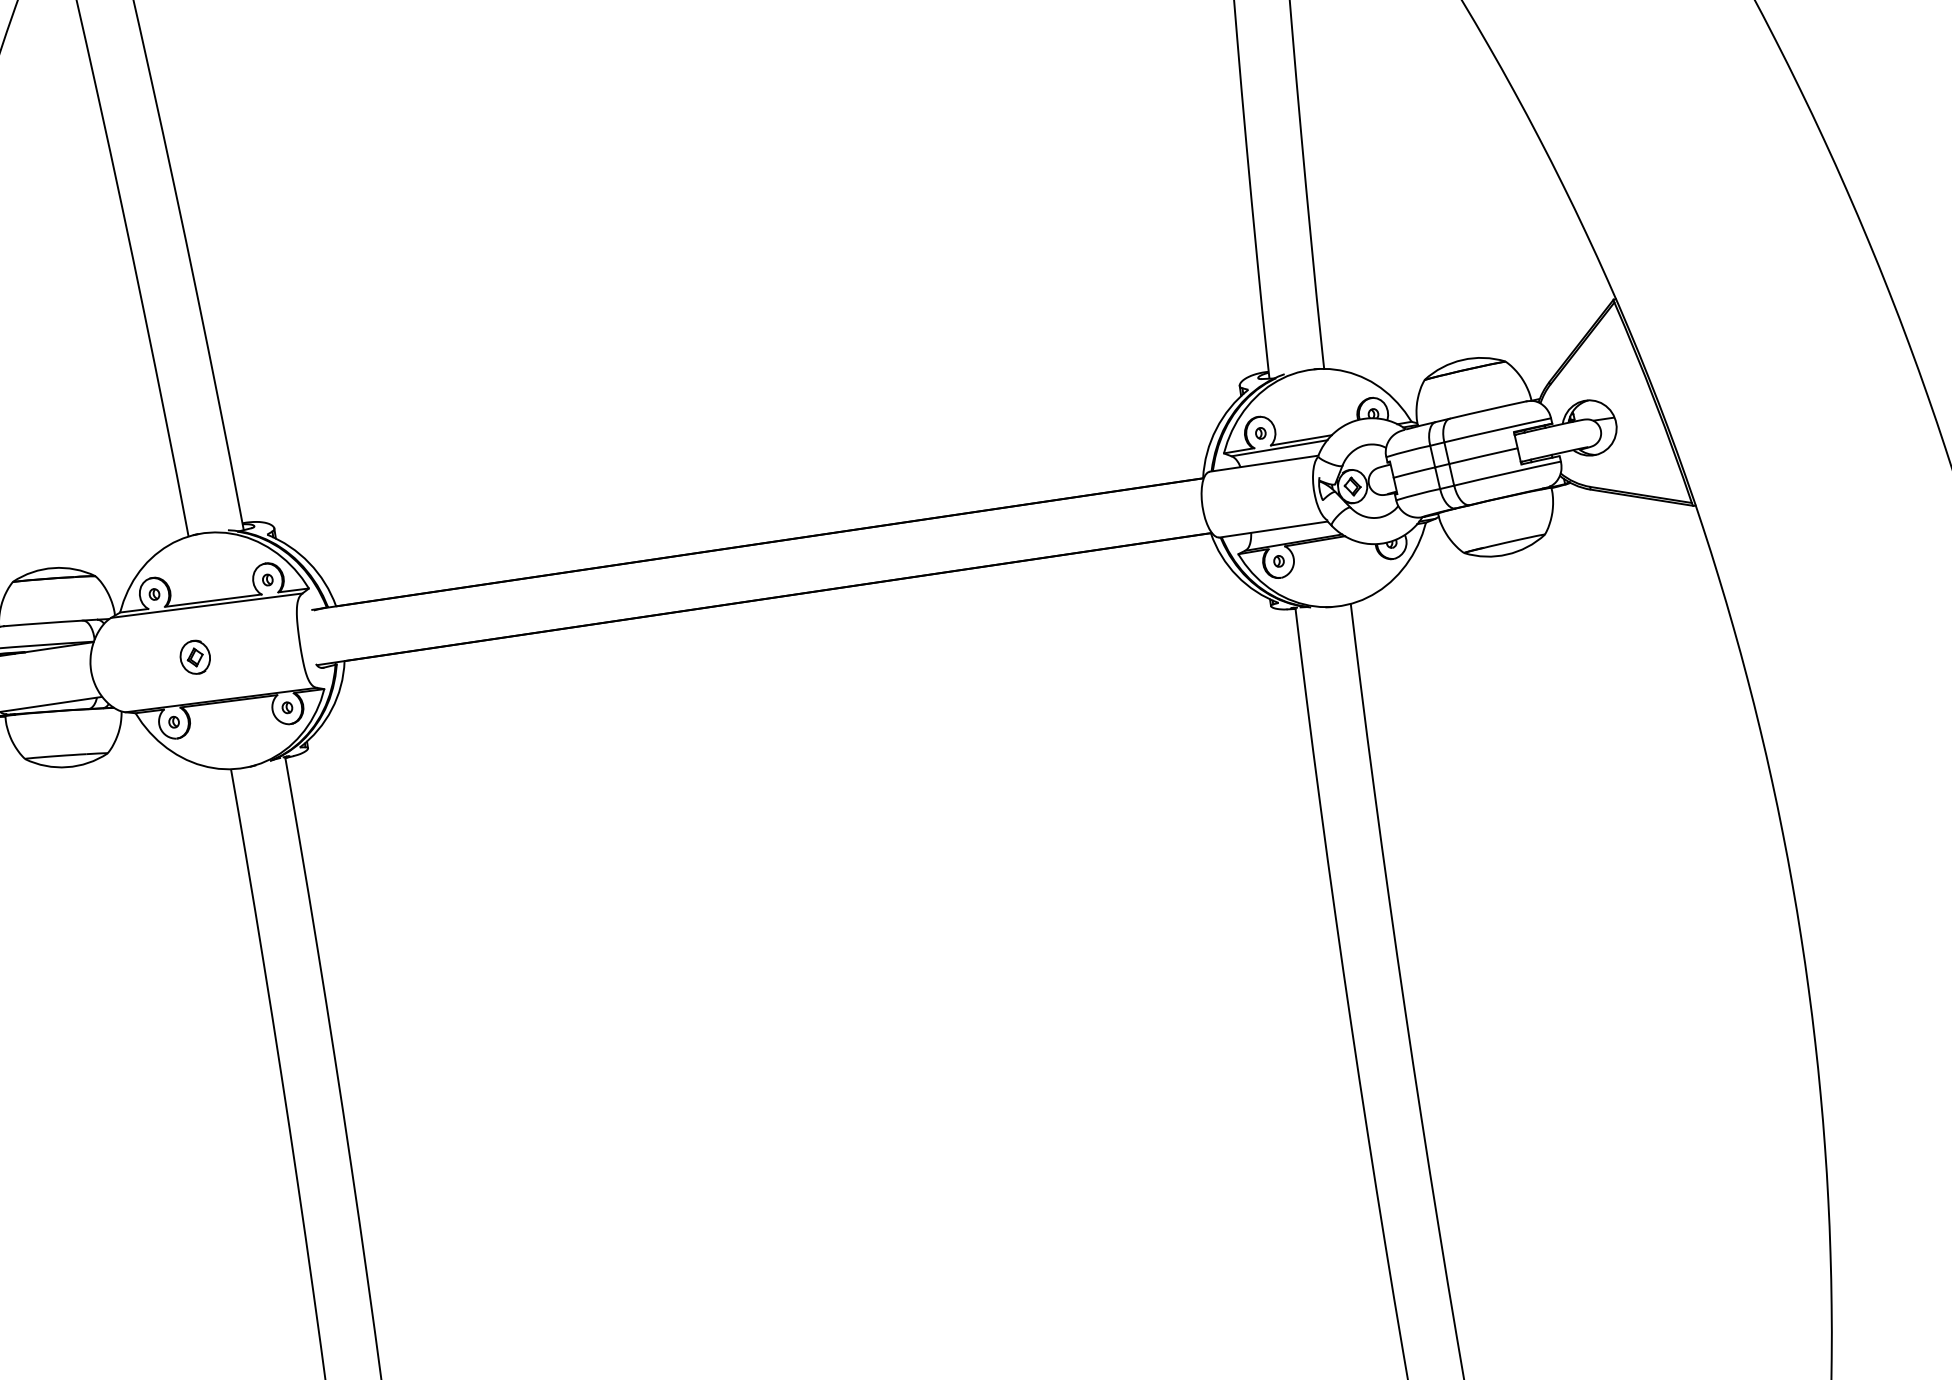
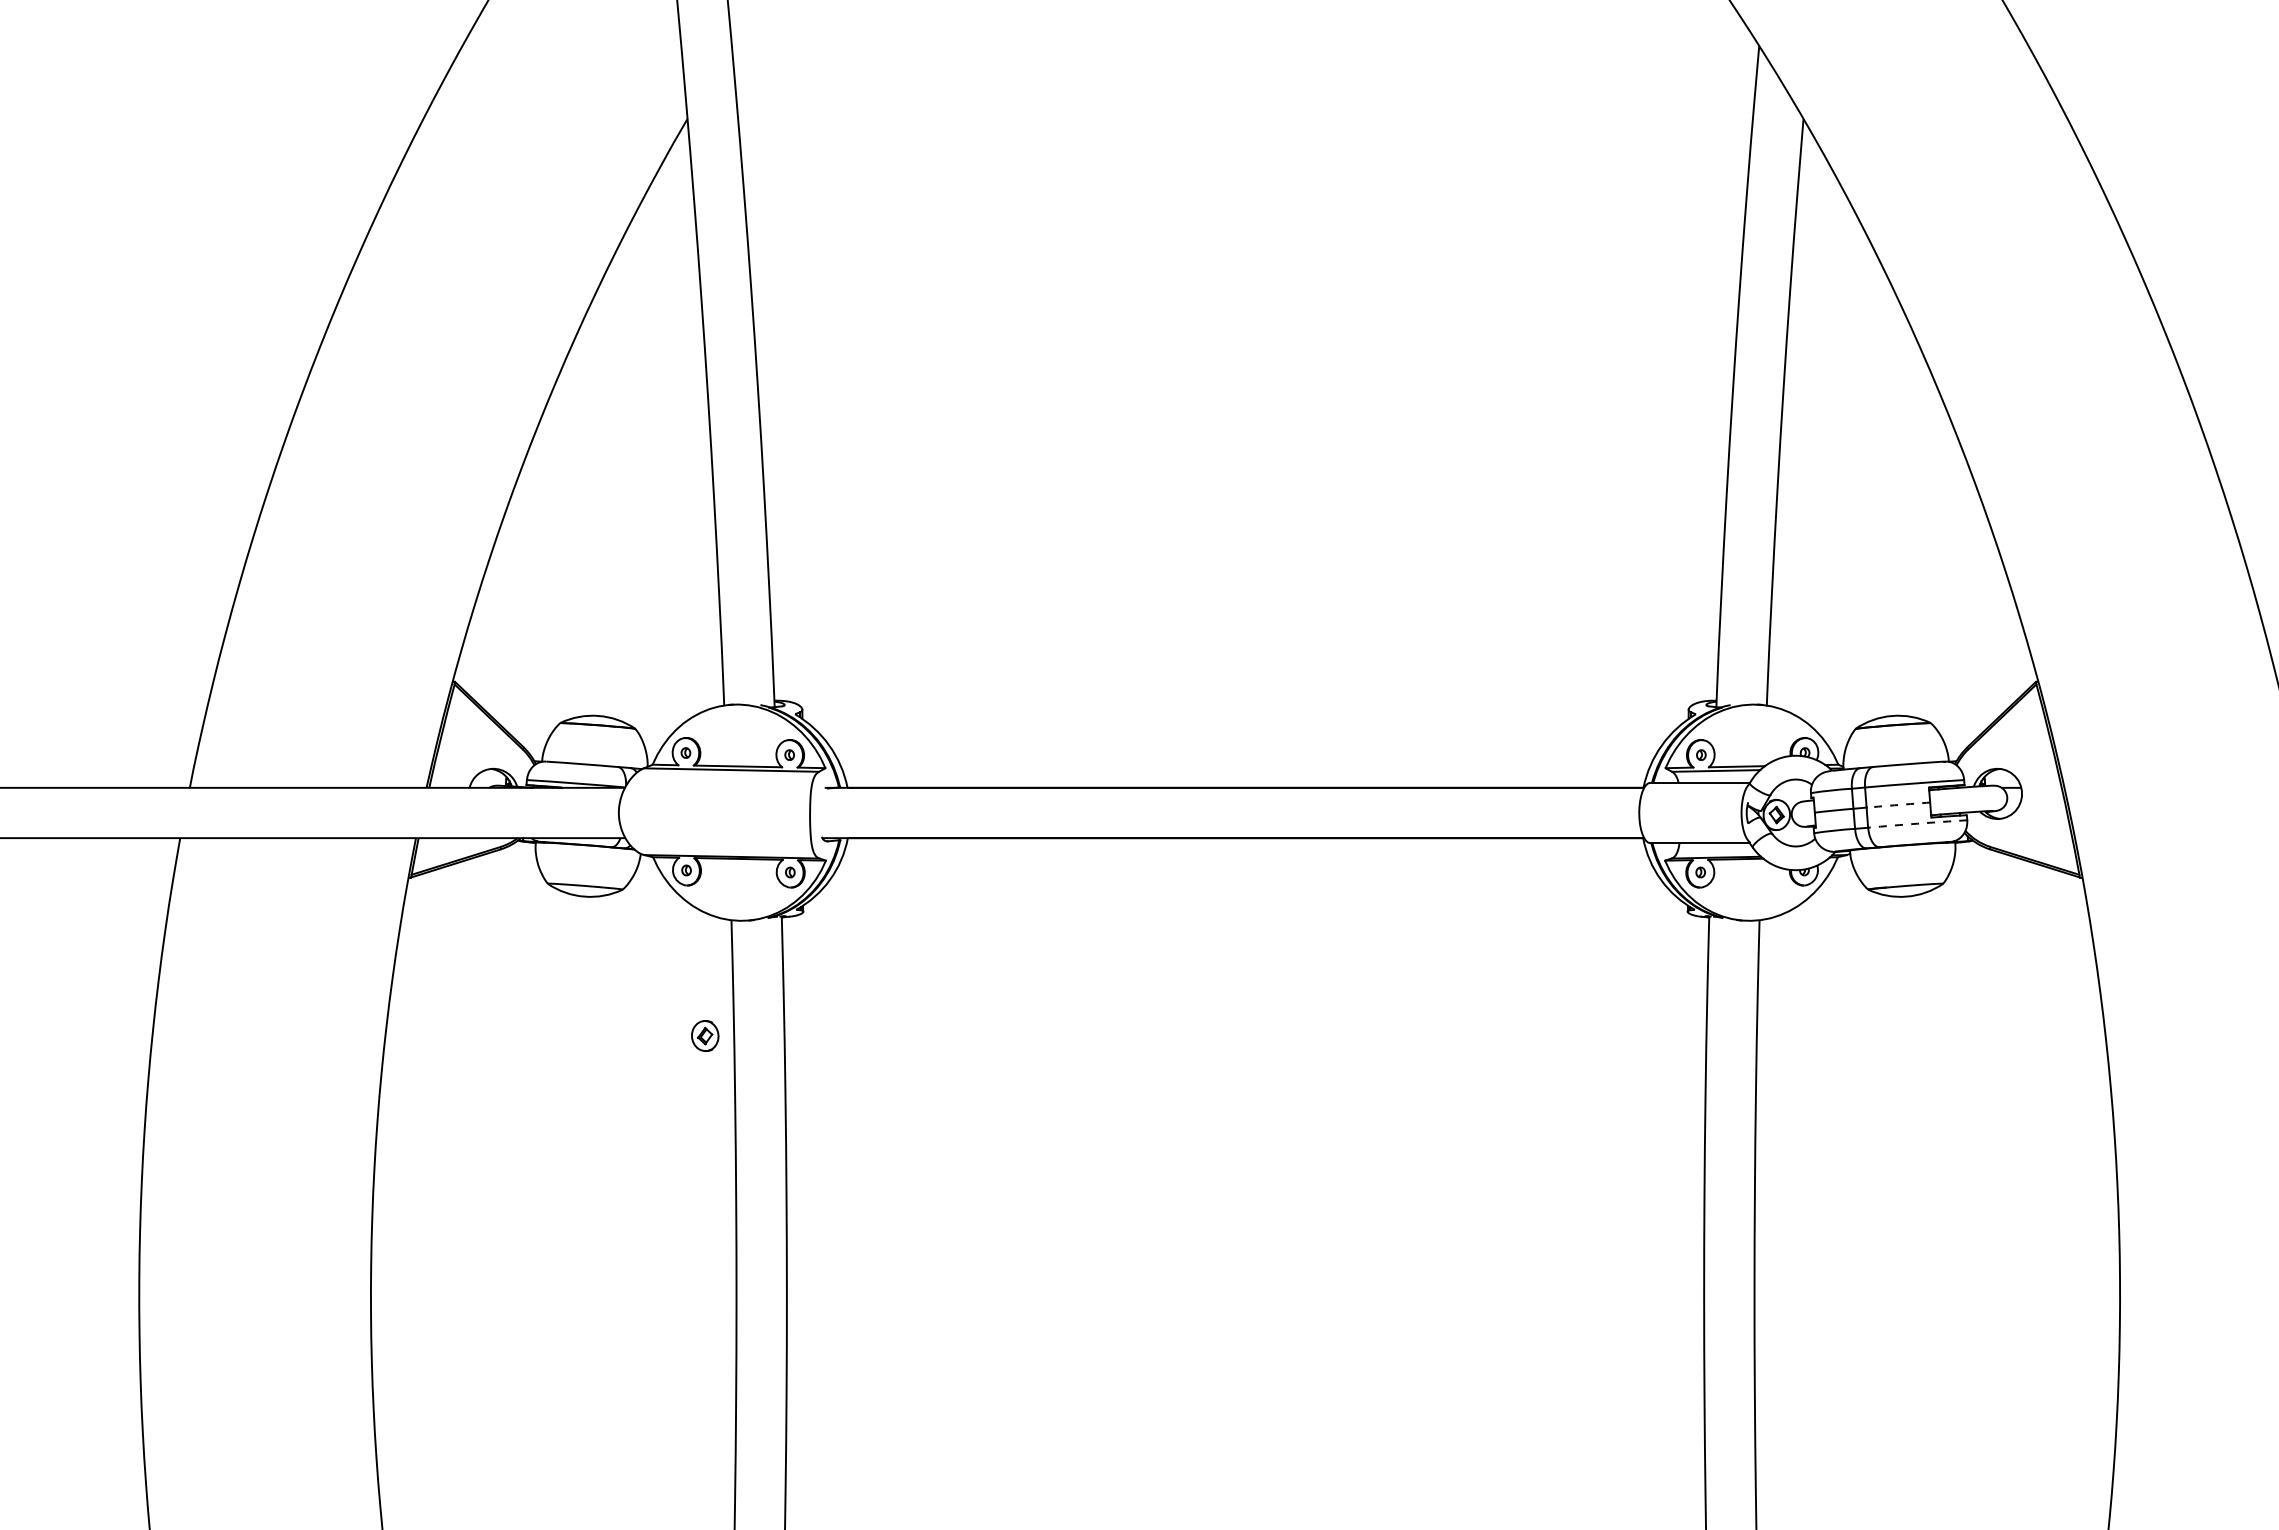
arc: (1483, 455) -> (1898, 804), solid -> dashed
arc: (1507, 473) -> (1917, 823), solid -> dashed
part: (195, 656) -> (705, 1035), moved

